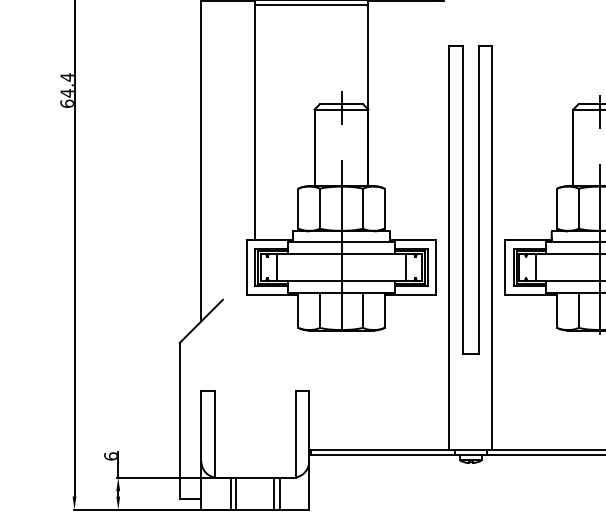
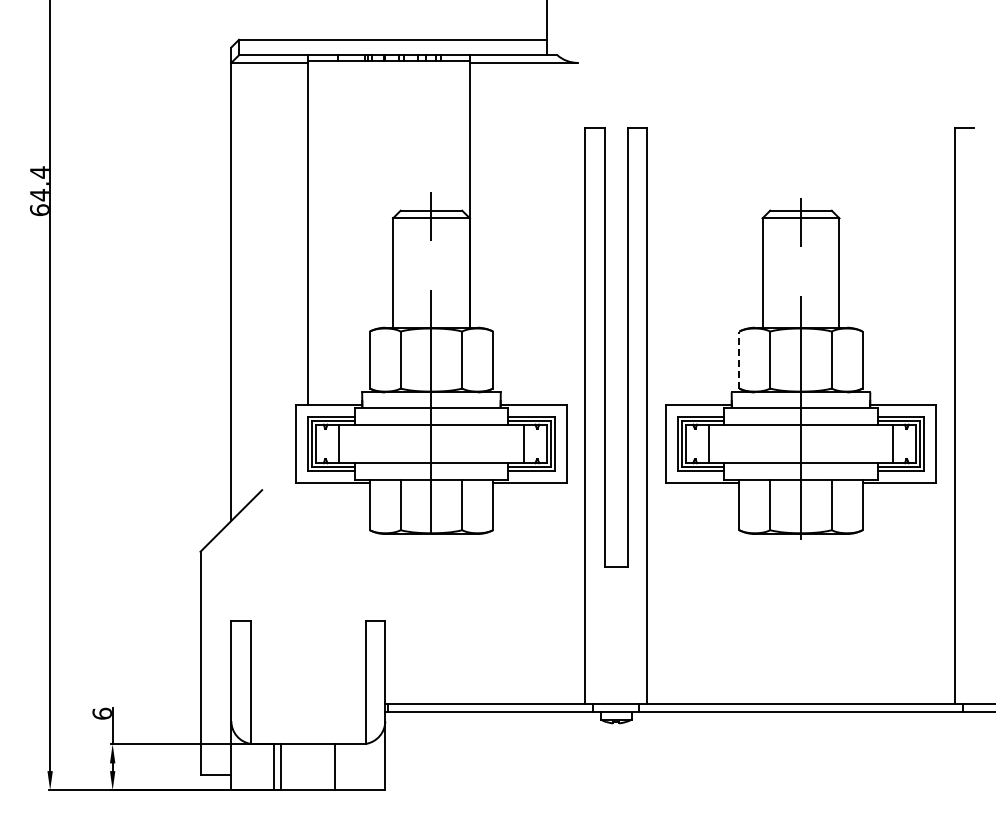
line: (311, 5) -> (388, 69), removed
line: (557, 208) -> (739, 359), solid -> dashed
line: (279, 494) -> (342, 767), removed

